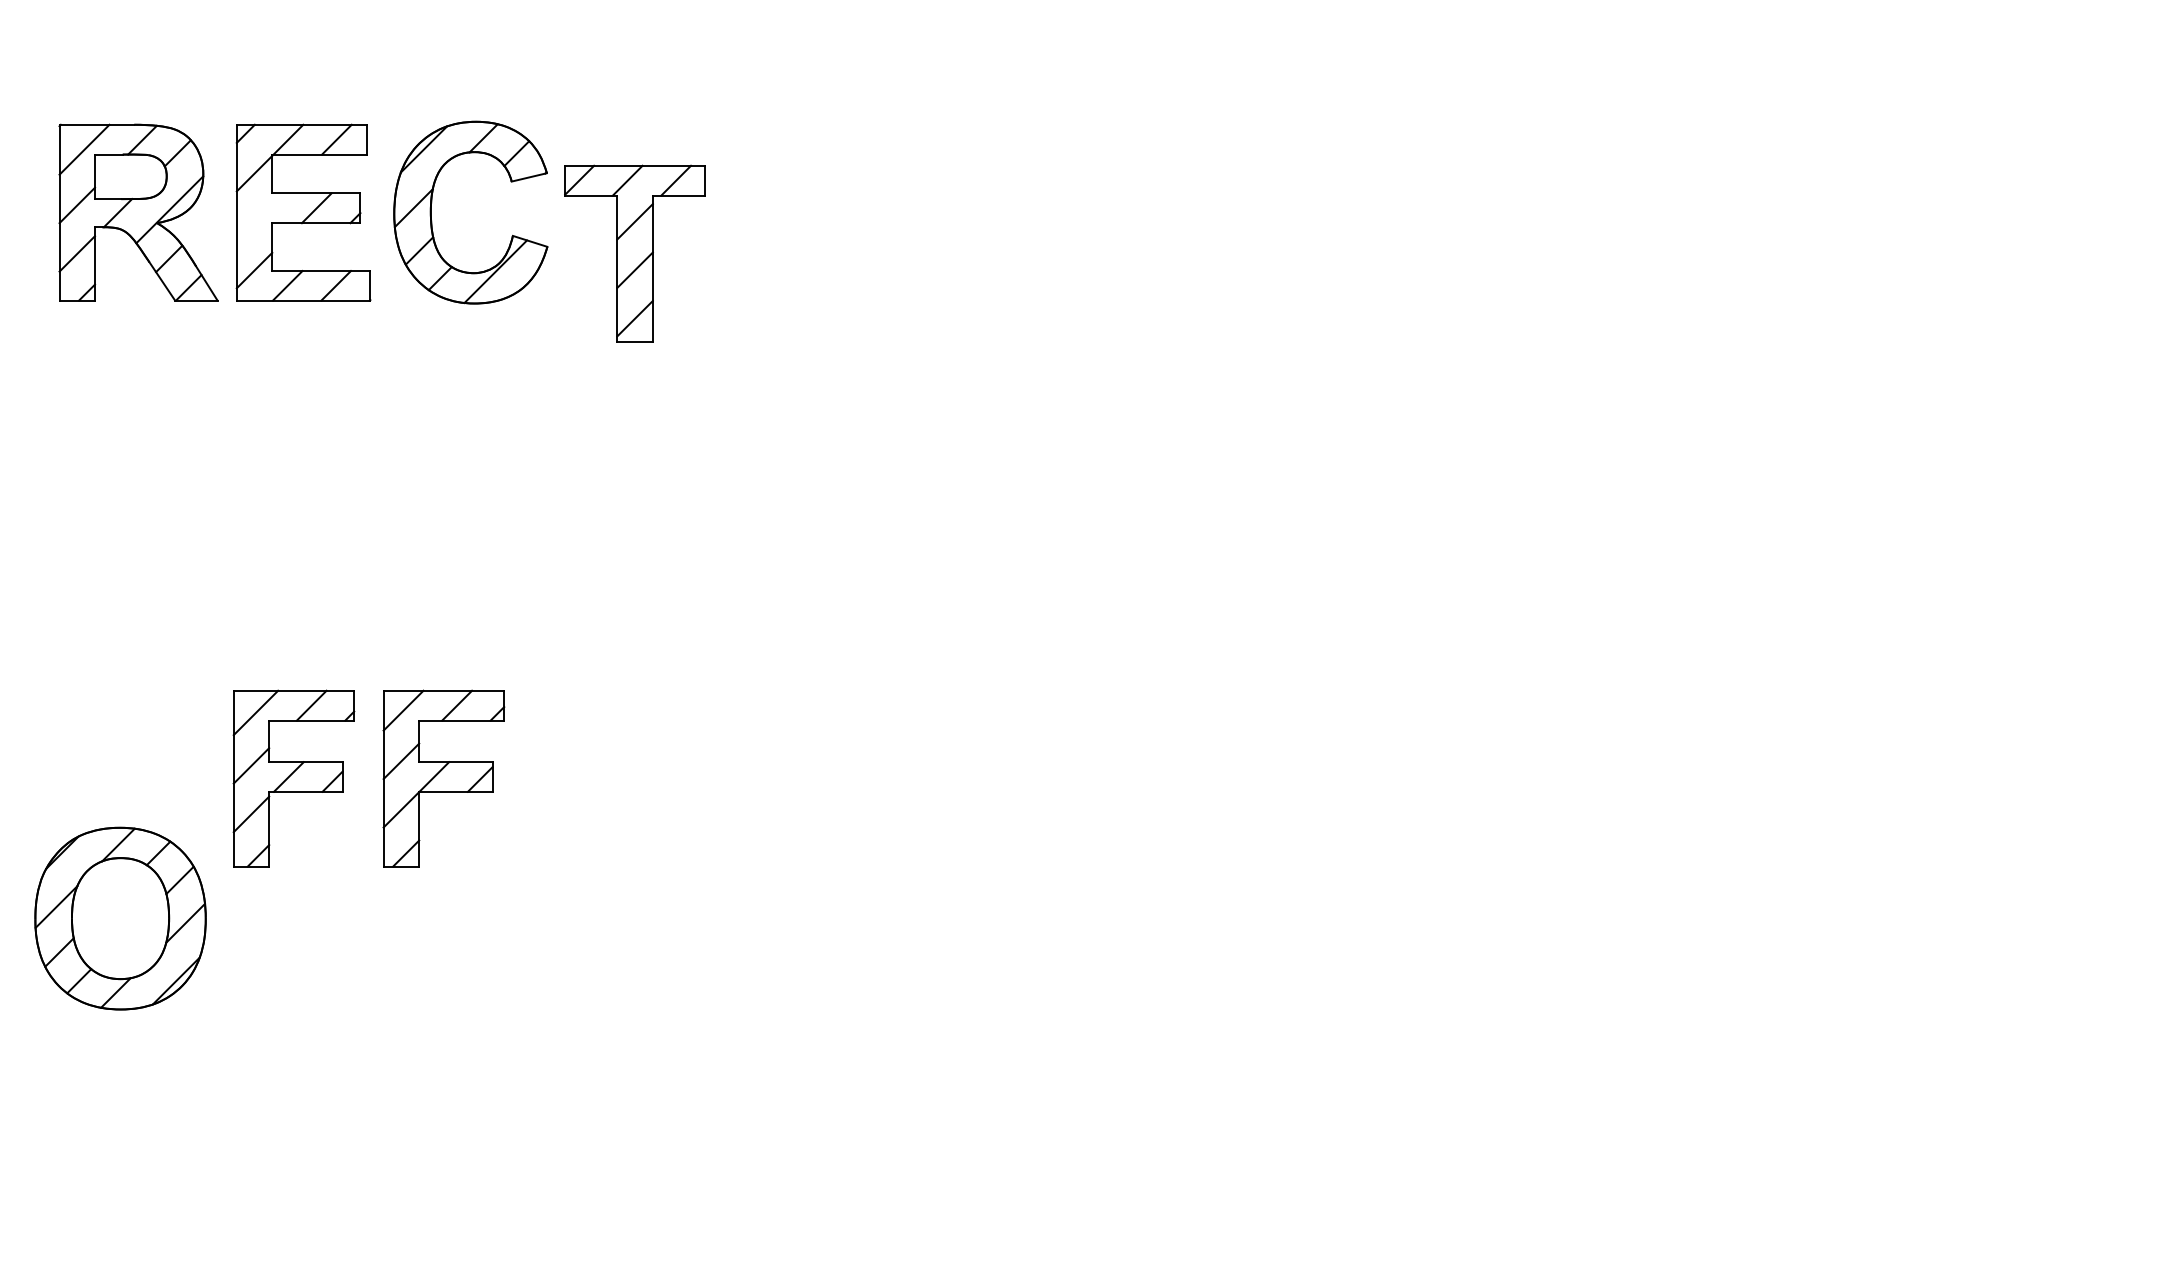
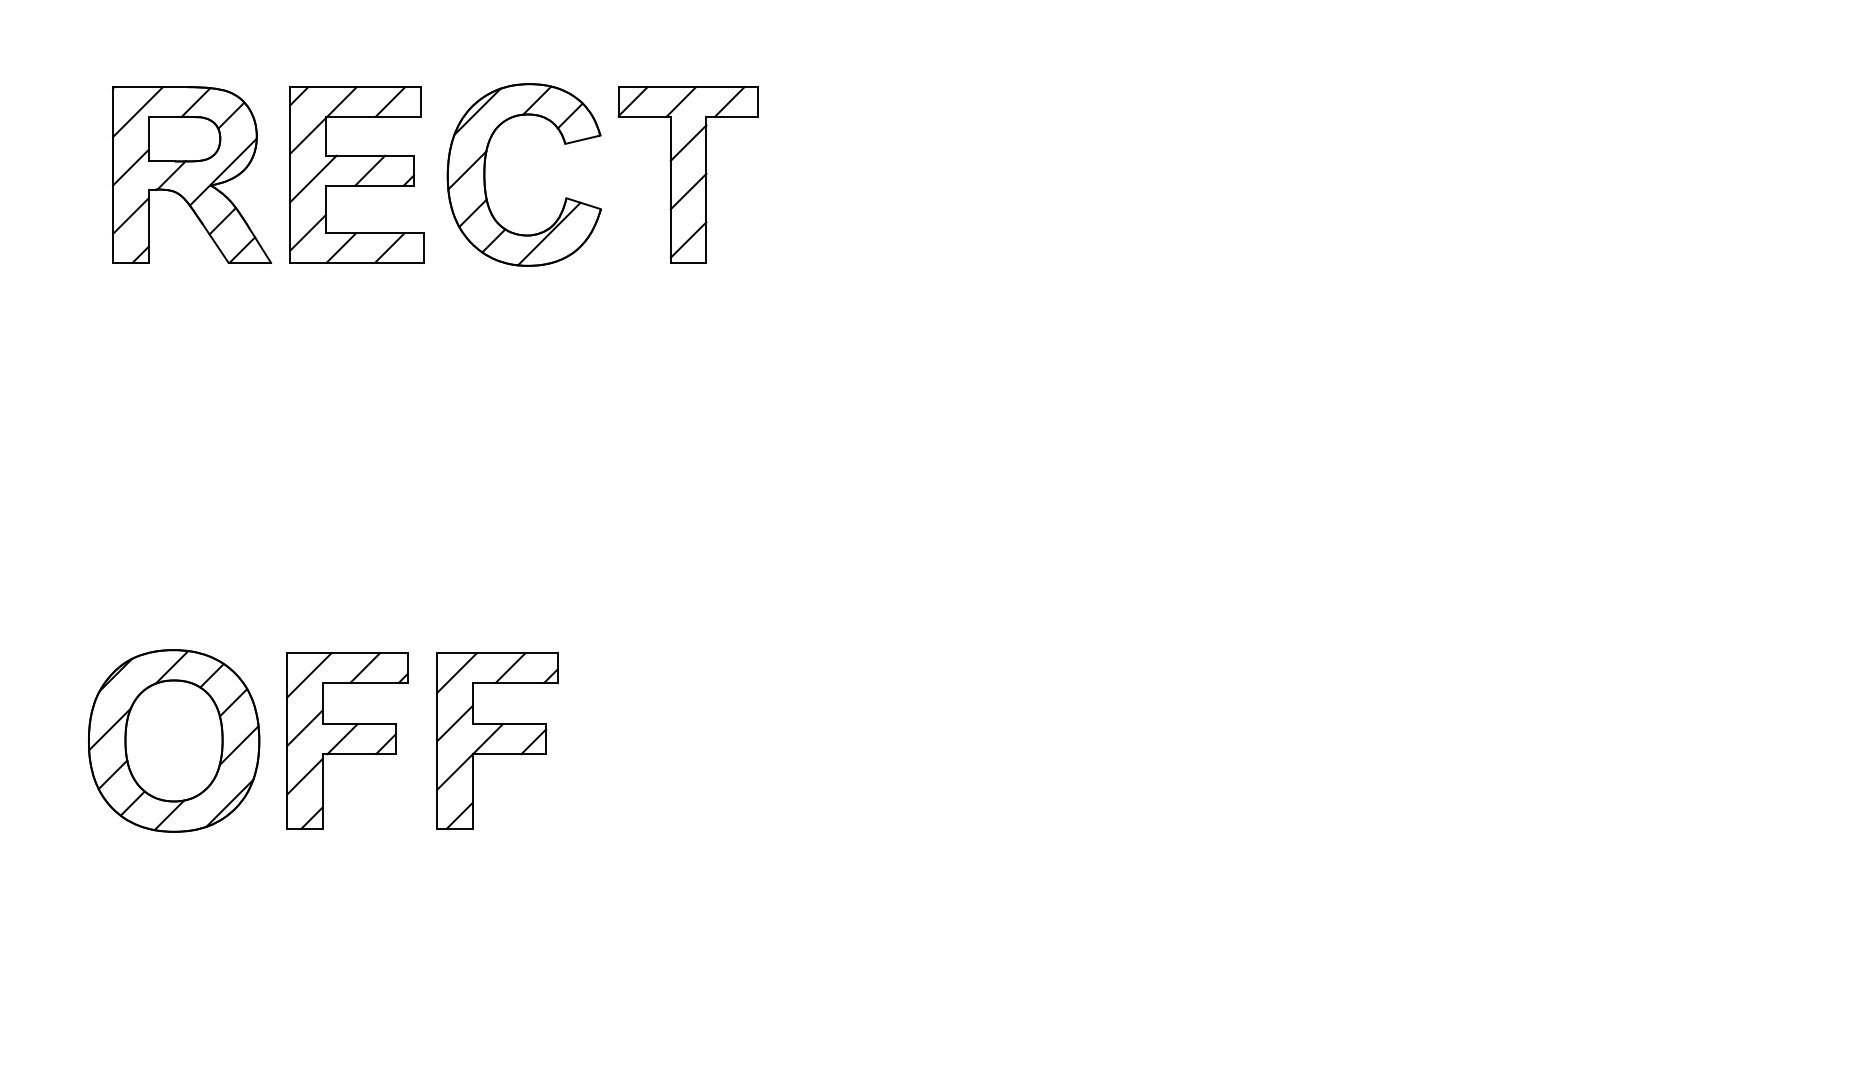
line: (259, 216) -> (313, 178), added
part: (634, 253) -> (688, 174), moved
part: (120, 918) -> (174, 740), moved

